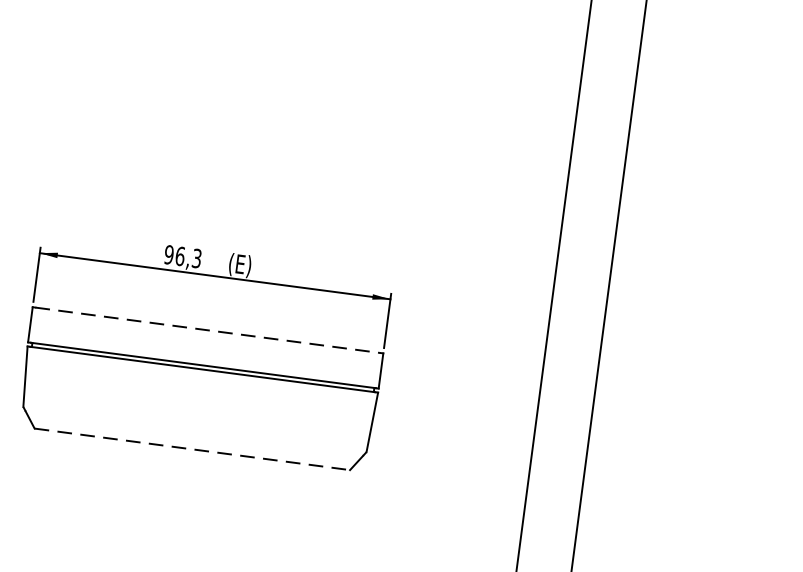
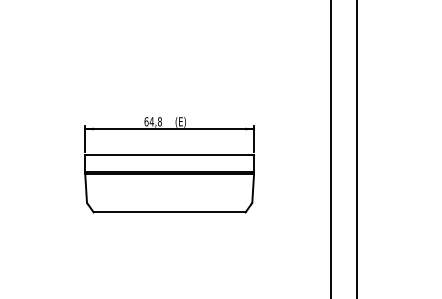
text: (181, 255) -> (152, 121), 96,3 -> 64,8
line: (209, 331) -> (170, 155), dashed -> solid
line: (191, 449) -> (169, 212), dashed -> solid

